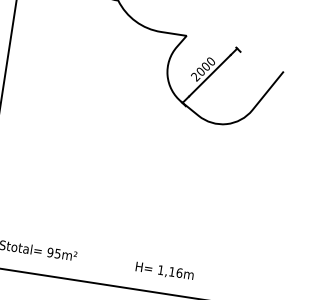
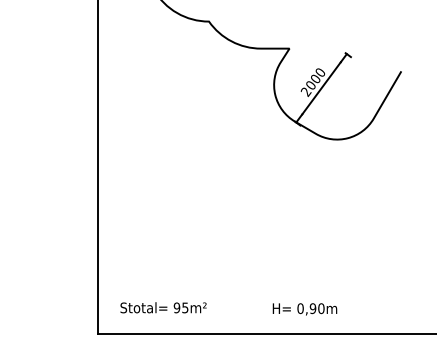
text: (169, 271) -> (310, 308), 1,16m -> 0,90m

